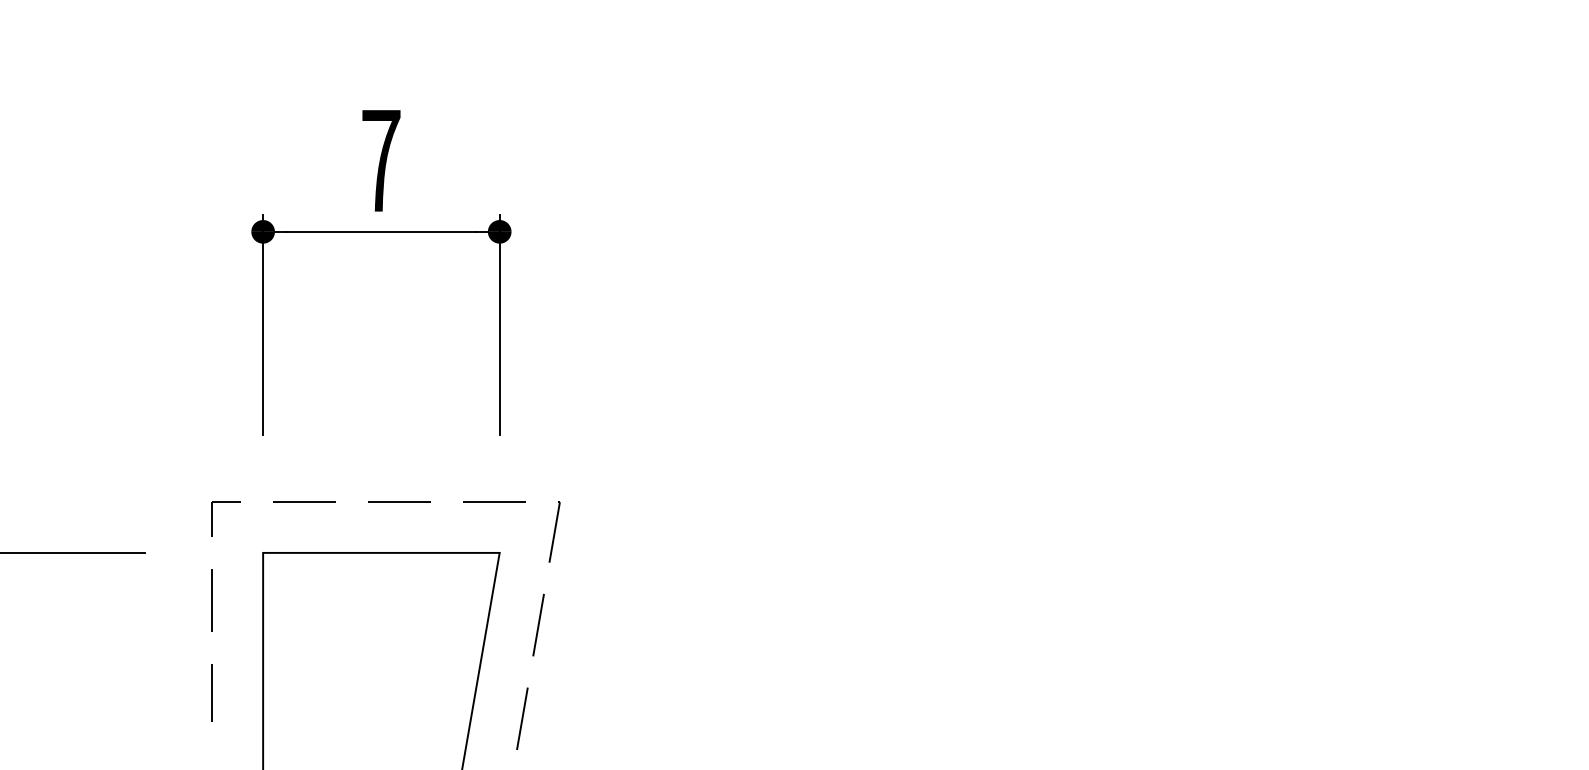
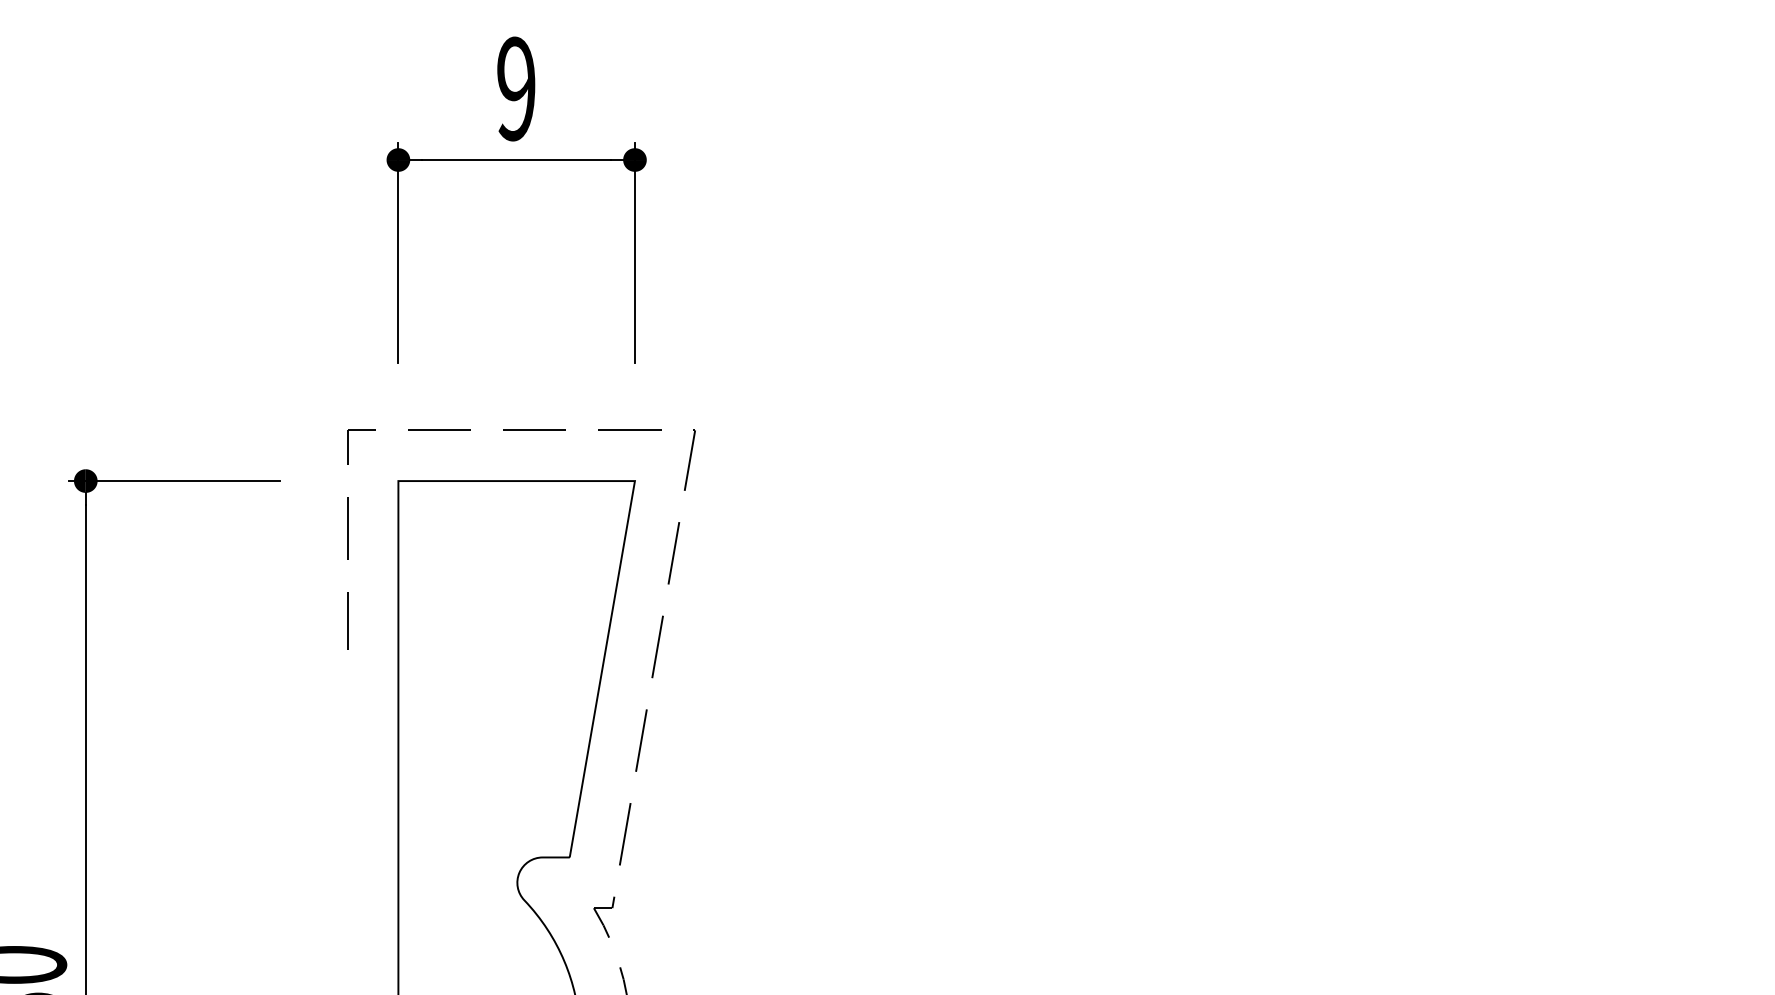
text: (381, 160) -> (516, 88), 7 -> 9

